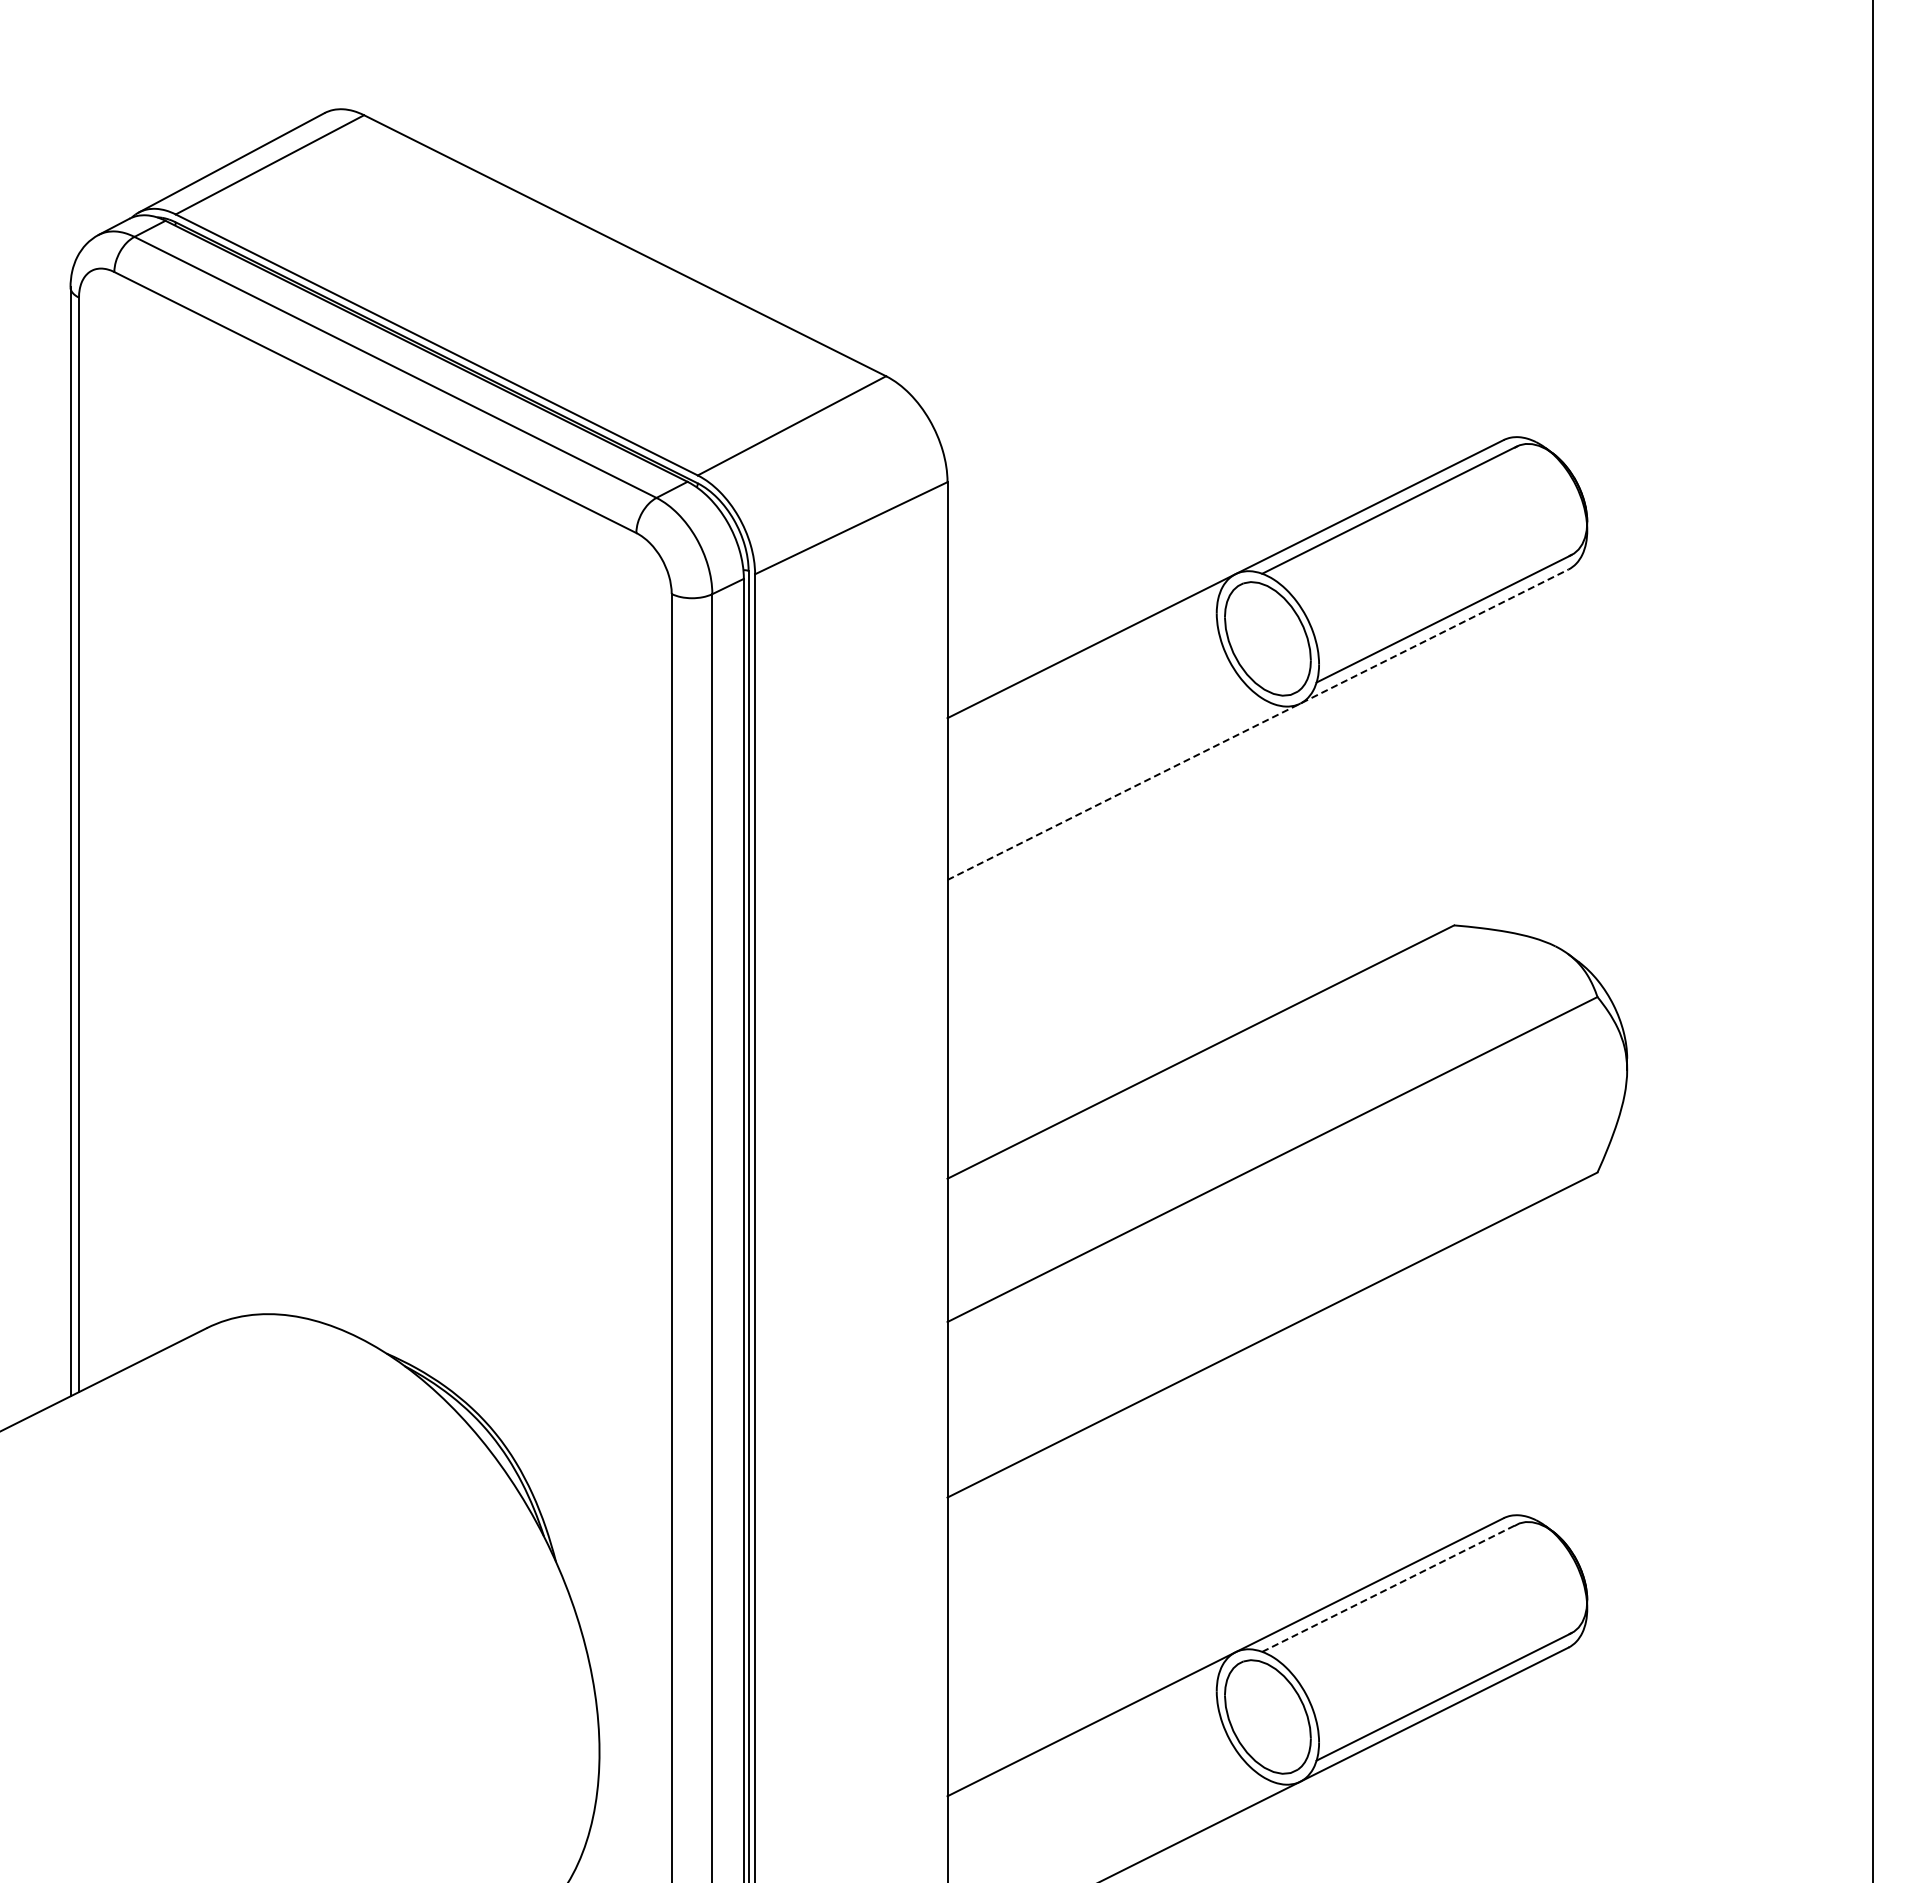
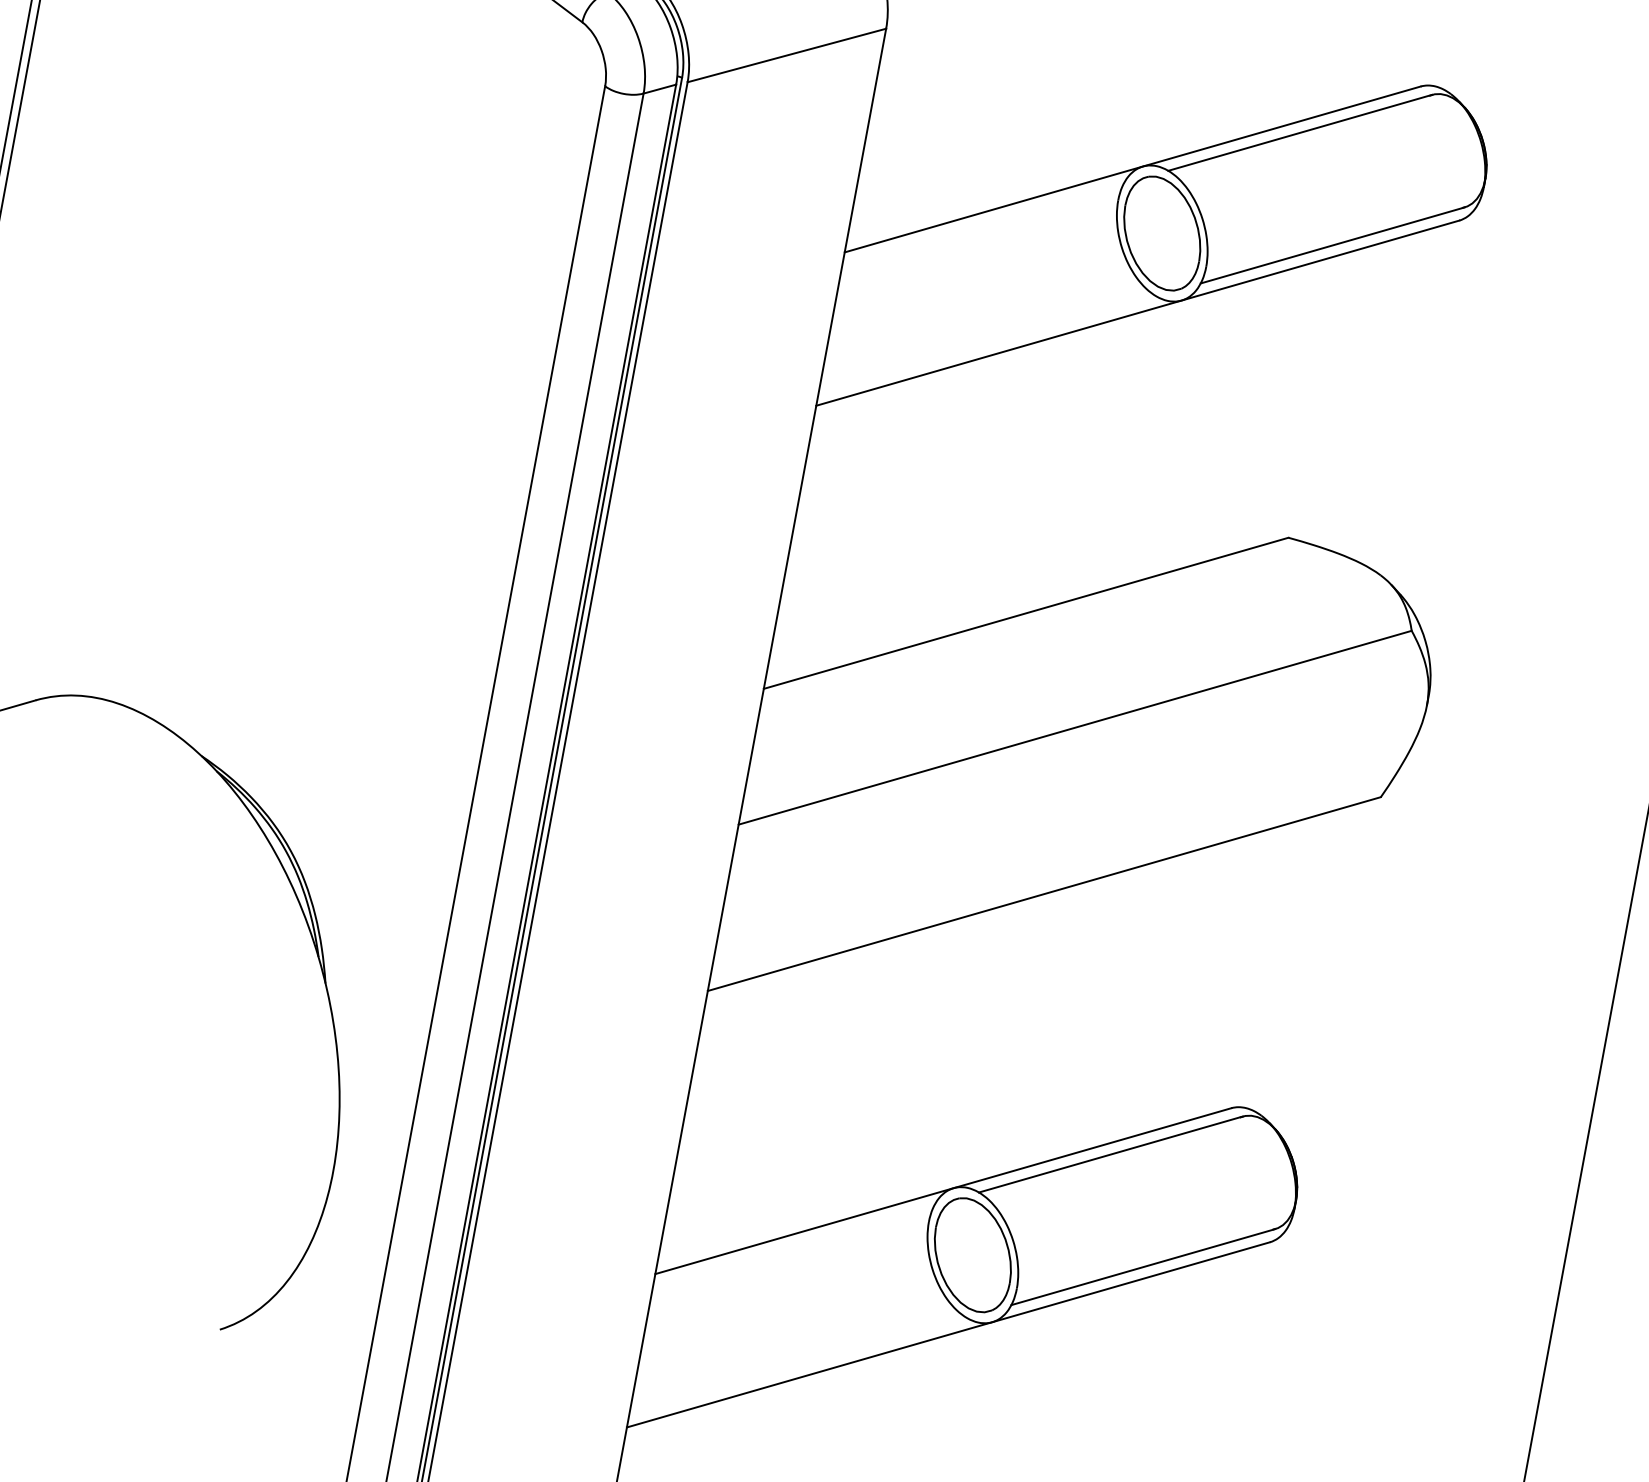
line: (1258, 724) -> (1138, 313), dashed -> solid
line: (1390, 1587) -> (1111, 1154), dashed -> solid

